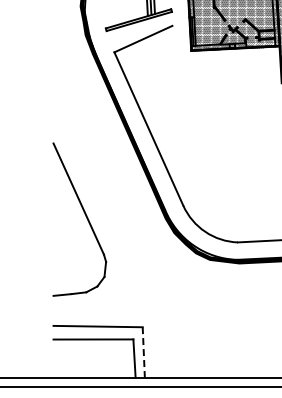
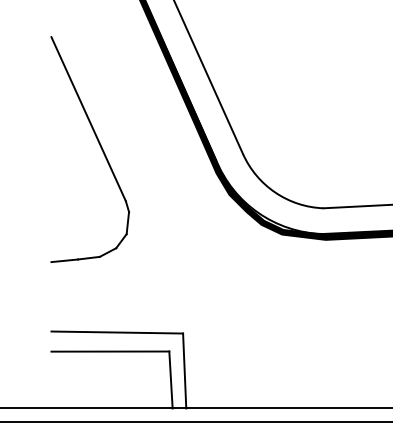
part: (85, 216) -> (98, 144), moved
line: (143, 352) -> (184, 370), dashed -> solid

